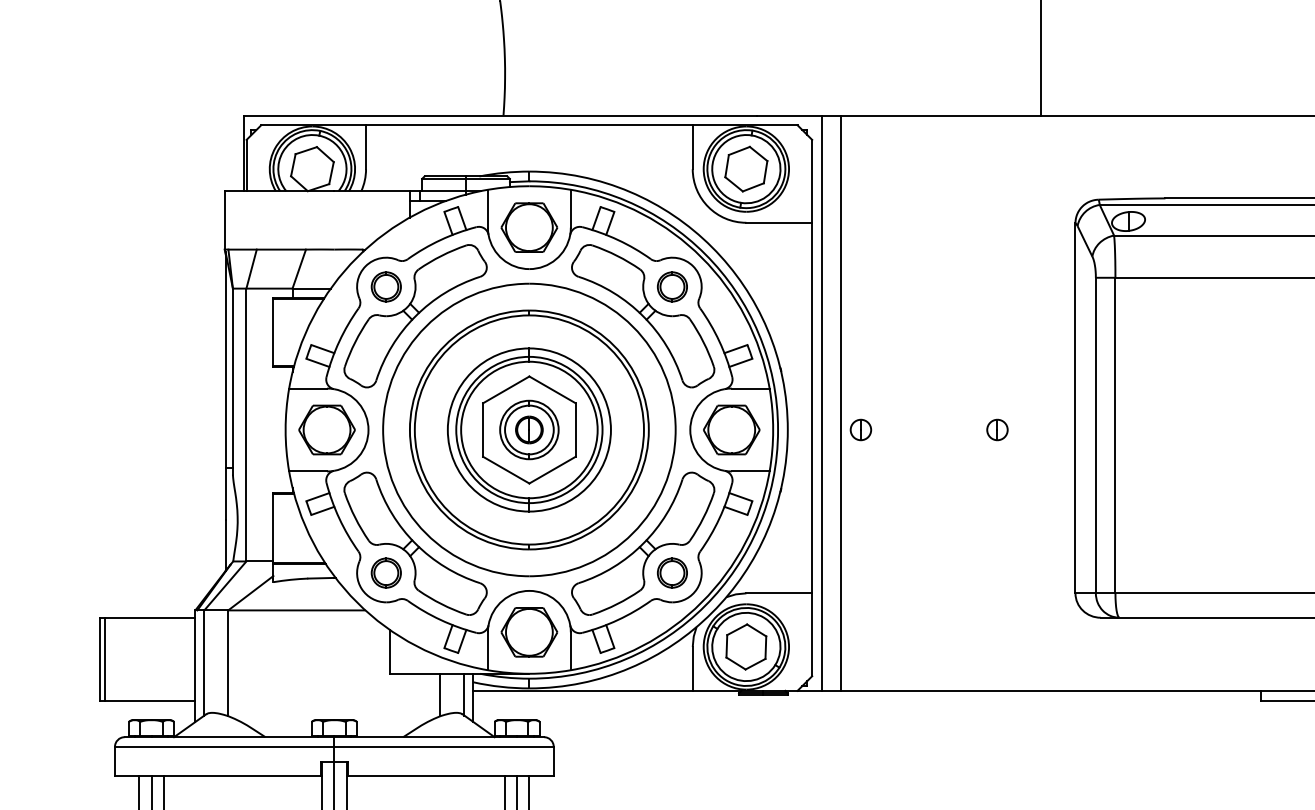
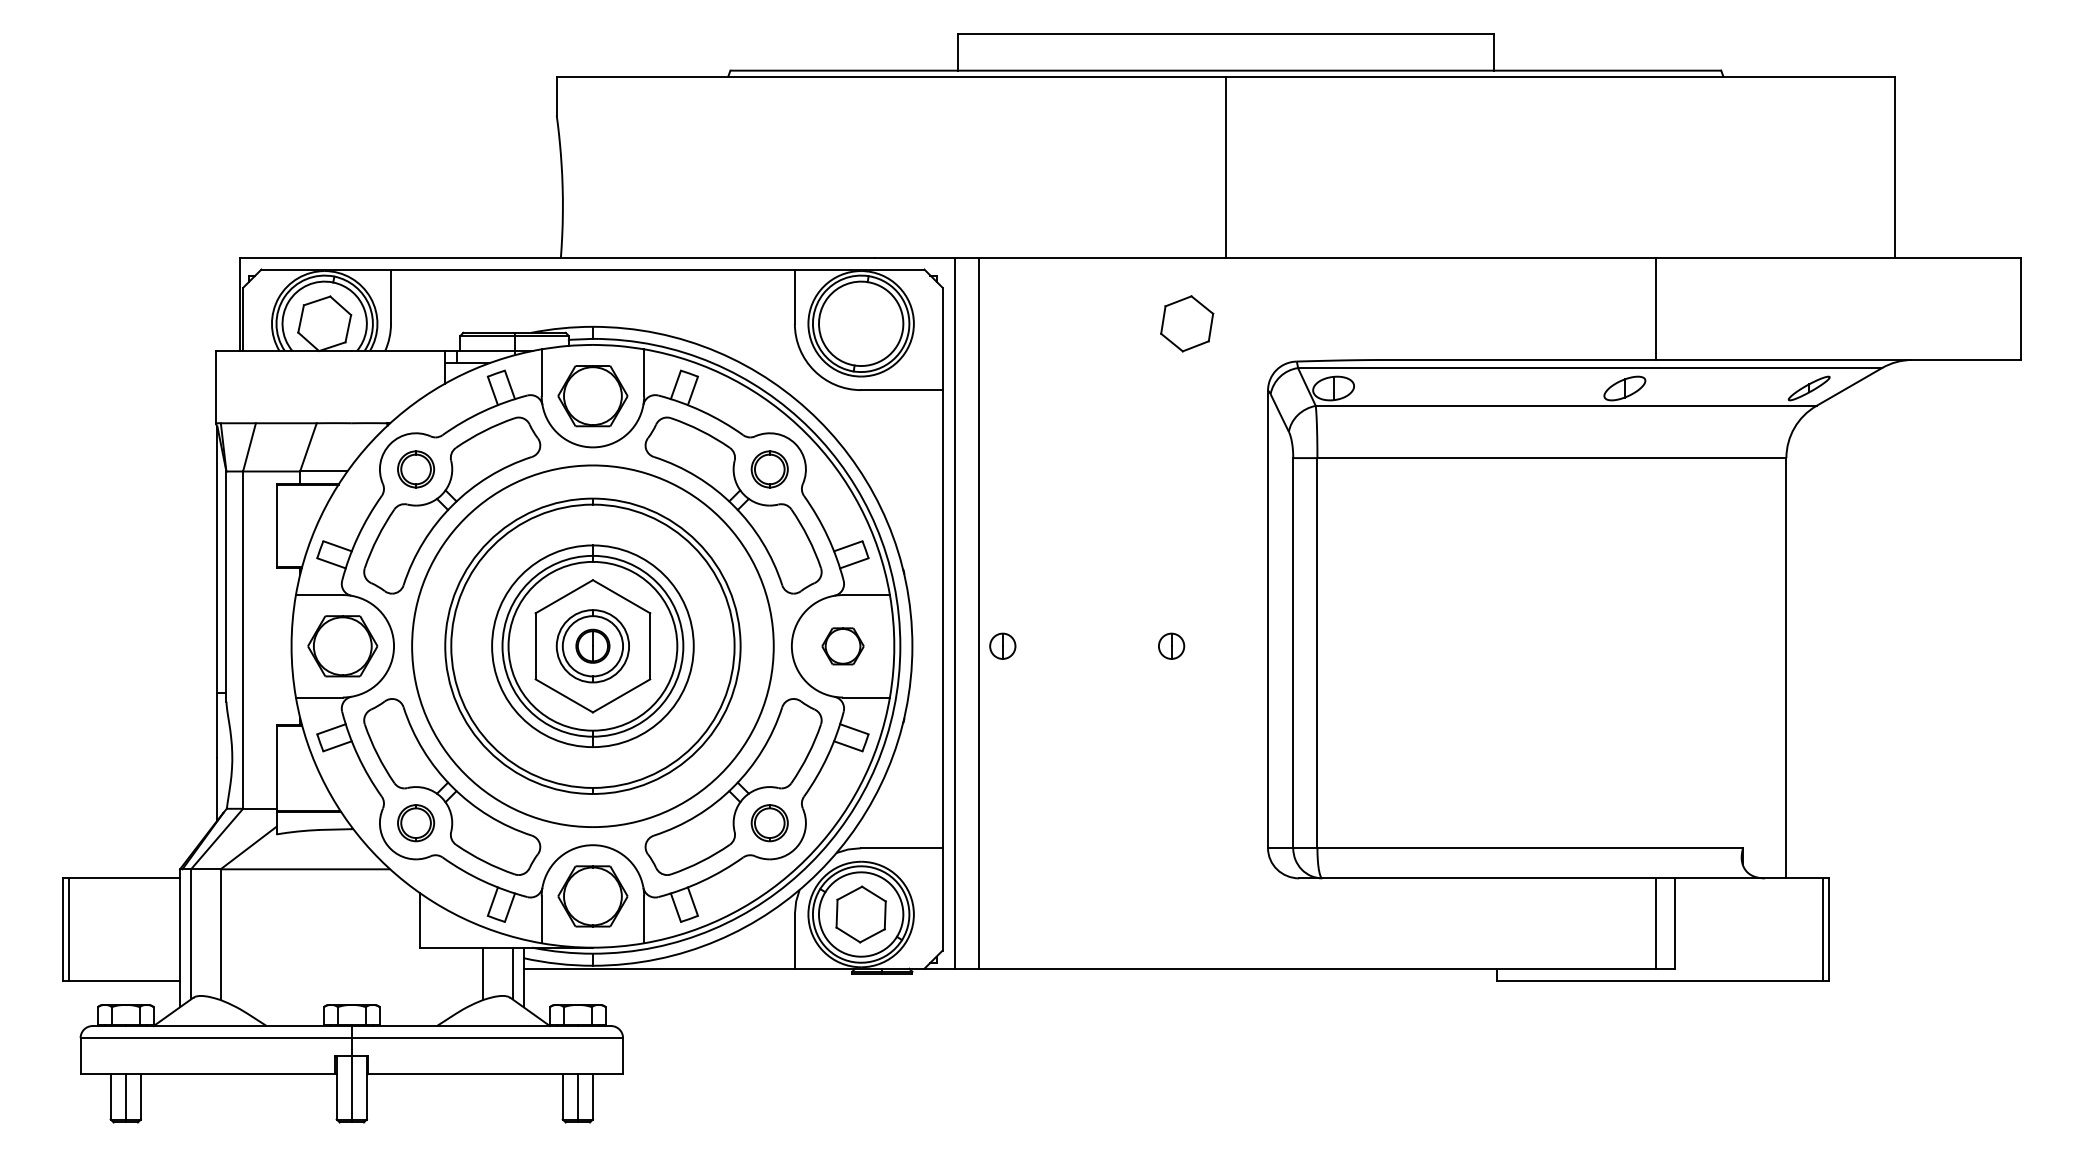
part: (746, 168) -> (1187, 323), moved
part: (731, 430) -> (842, 646), size x0.6

